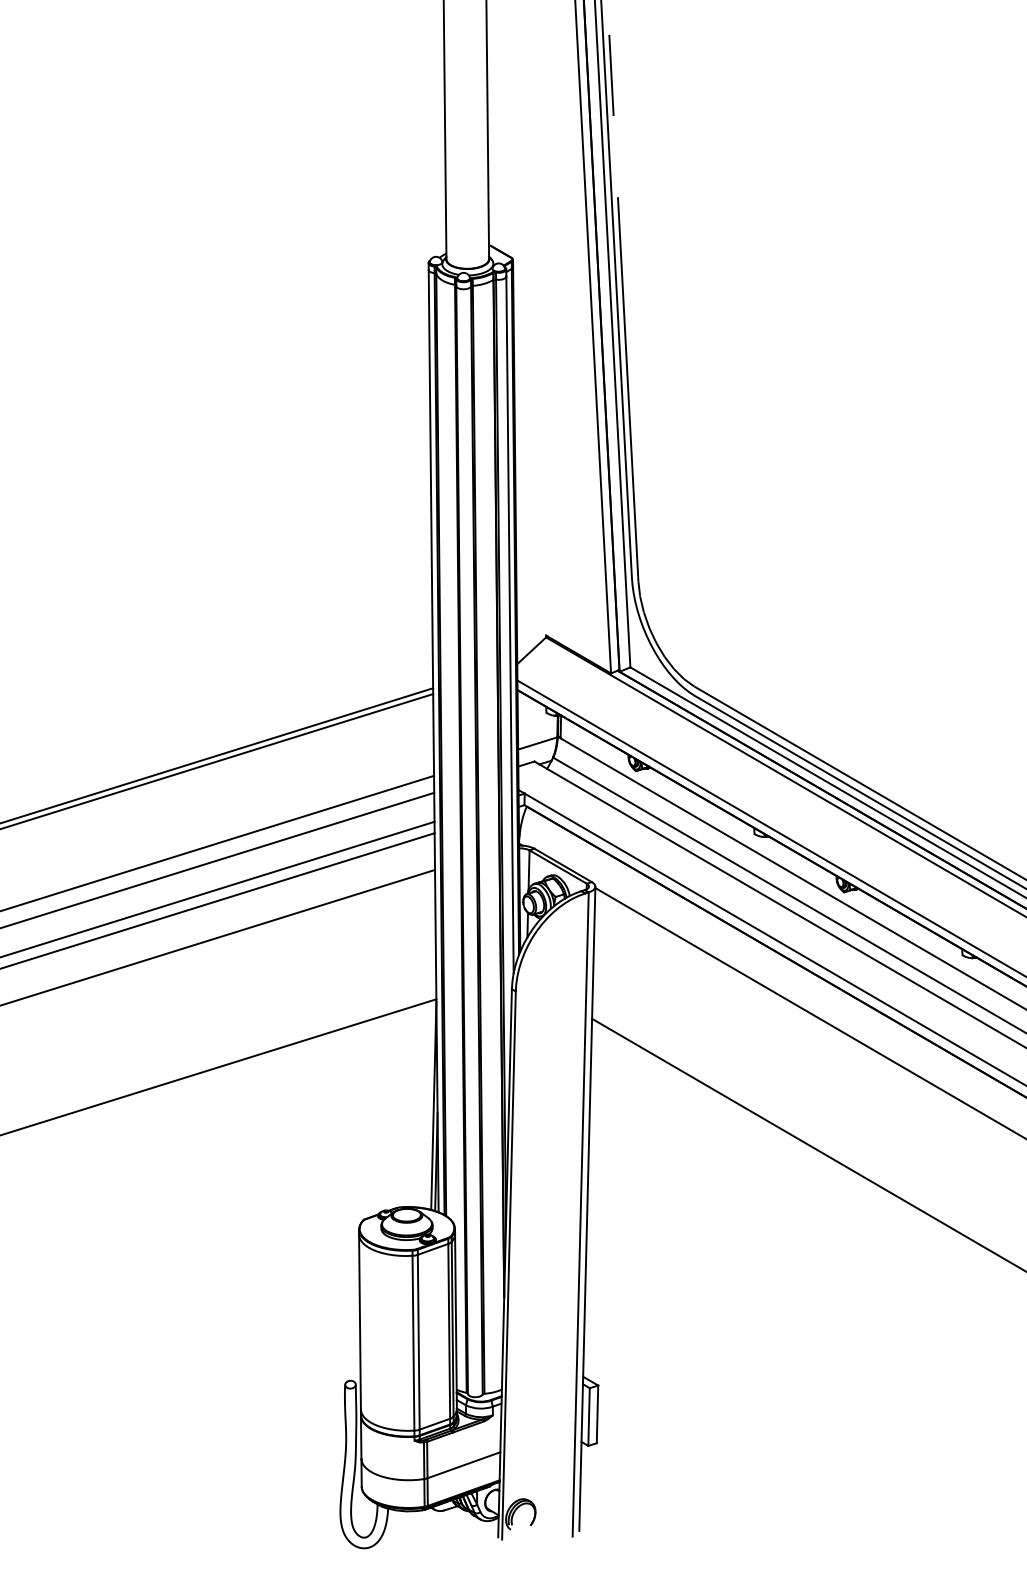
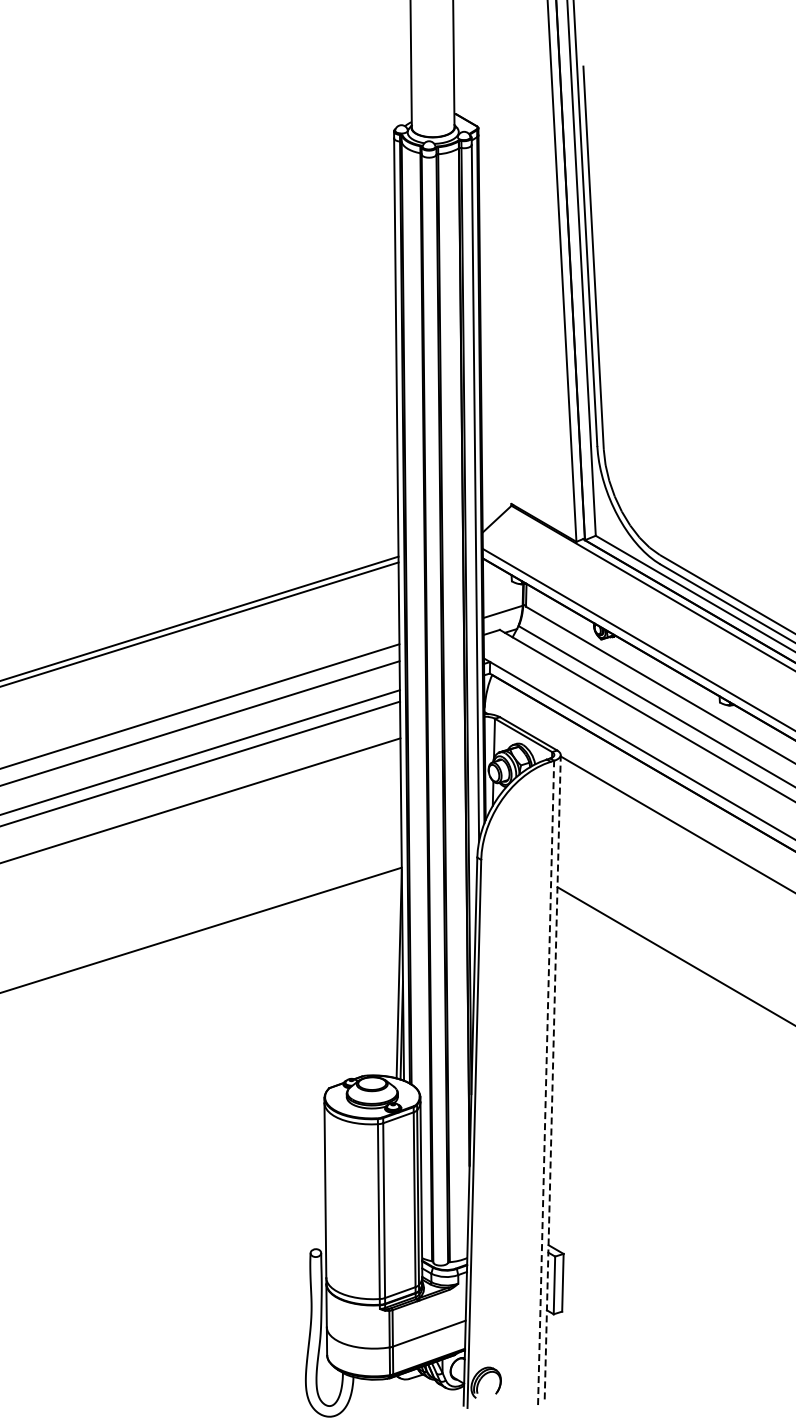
line: (587, 1208) -> (552, 1076), solid -> dashed
line: (580, 1214) -> (545, 1082), solid -> dashed

